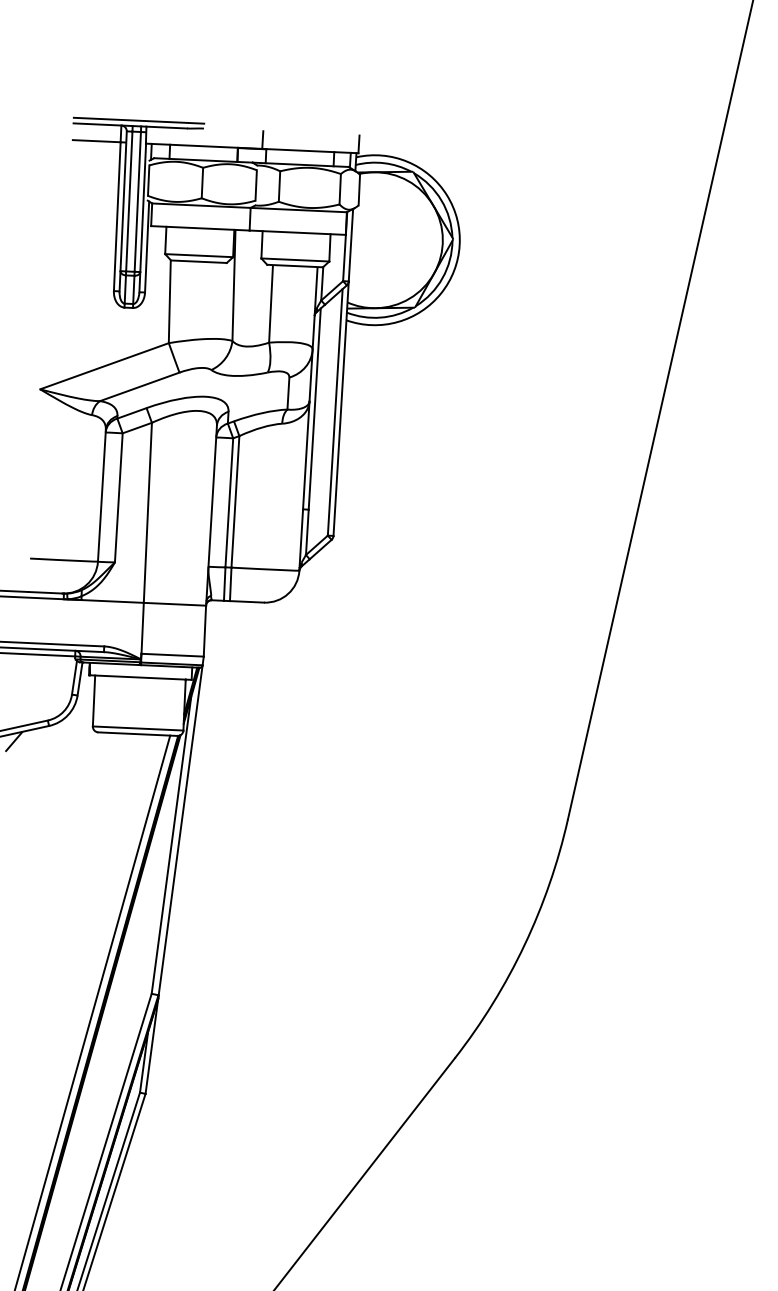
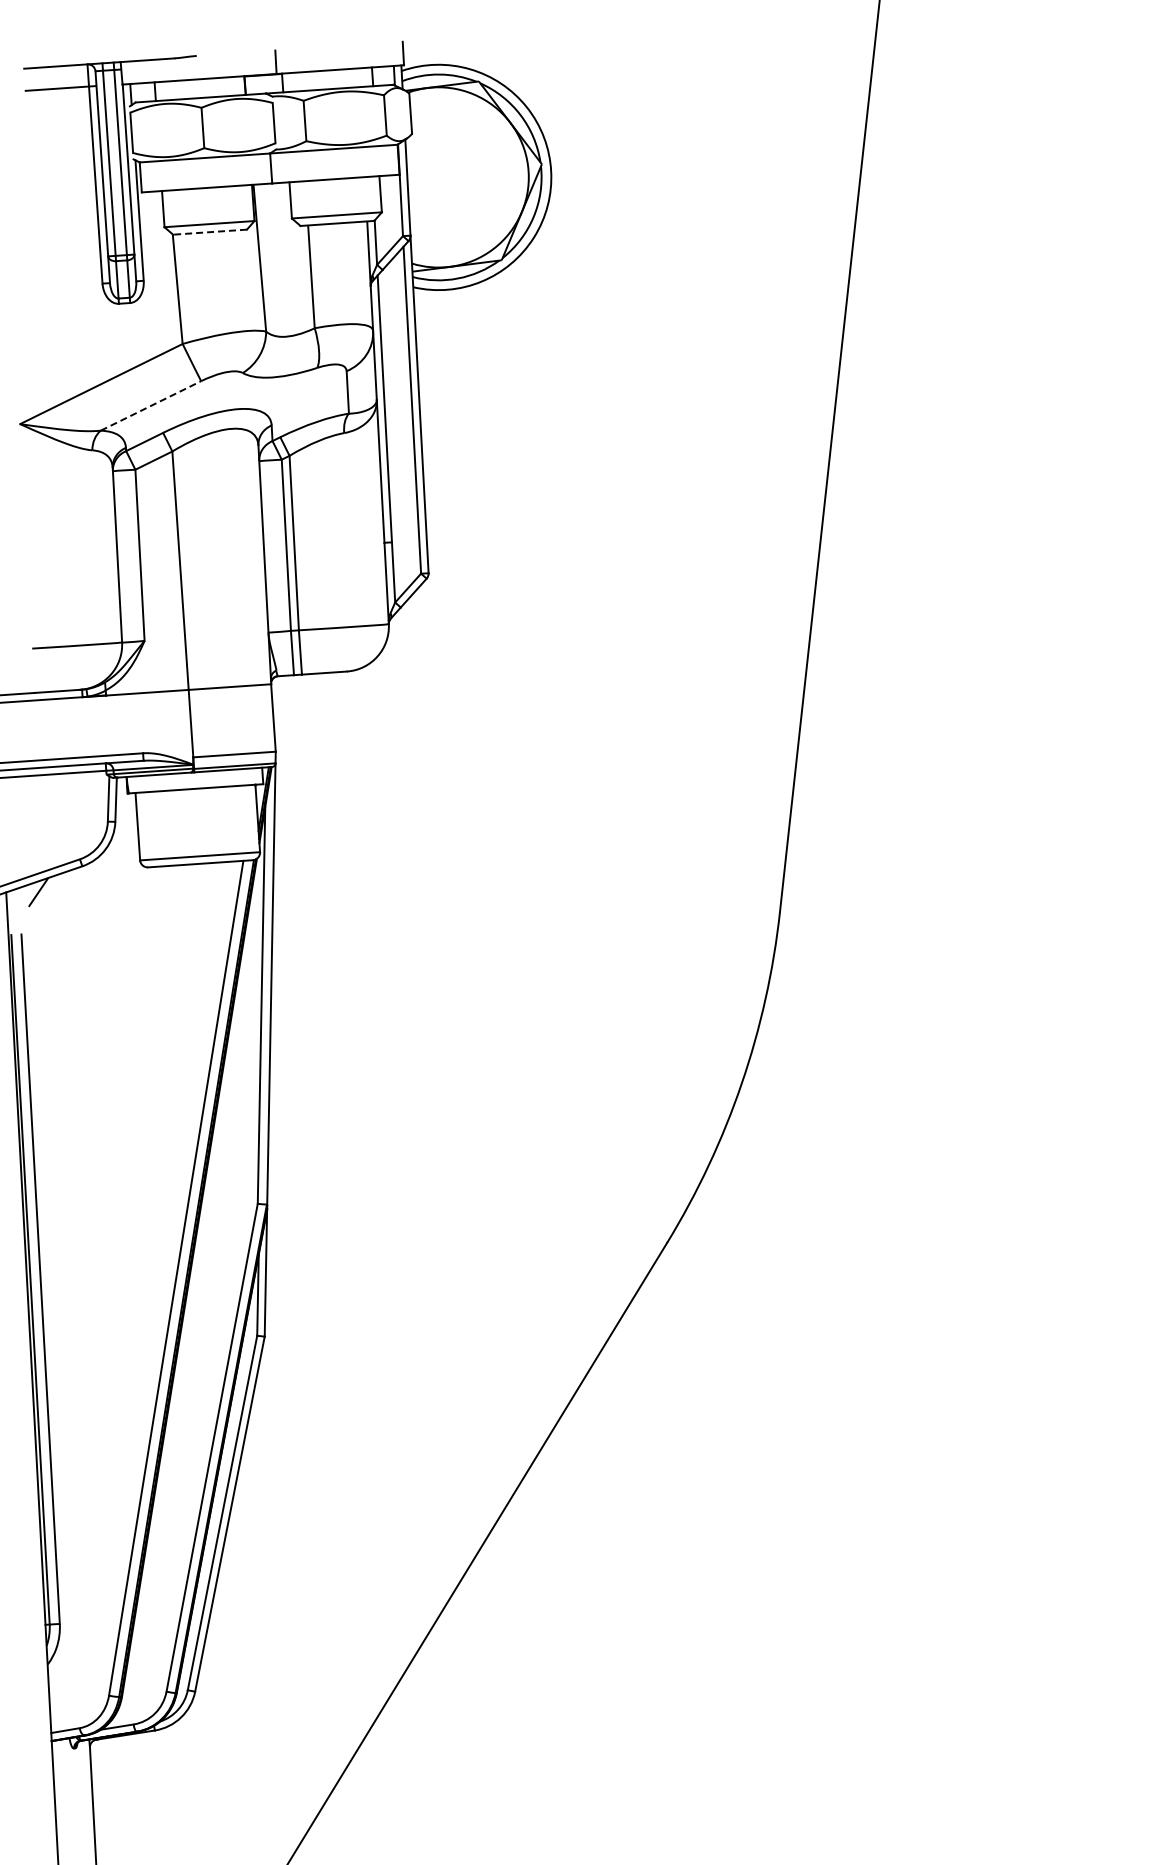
line: (138, 120) -> (109, 55), removed
line: (198, 261) -> (209, 232), solid -> dashed
line: (139, 386) -> (150, 405), solid -> dashed

